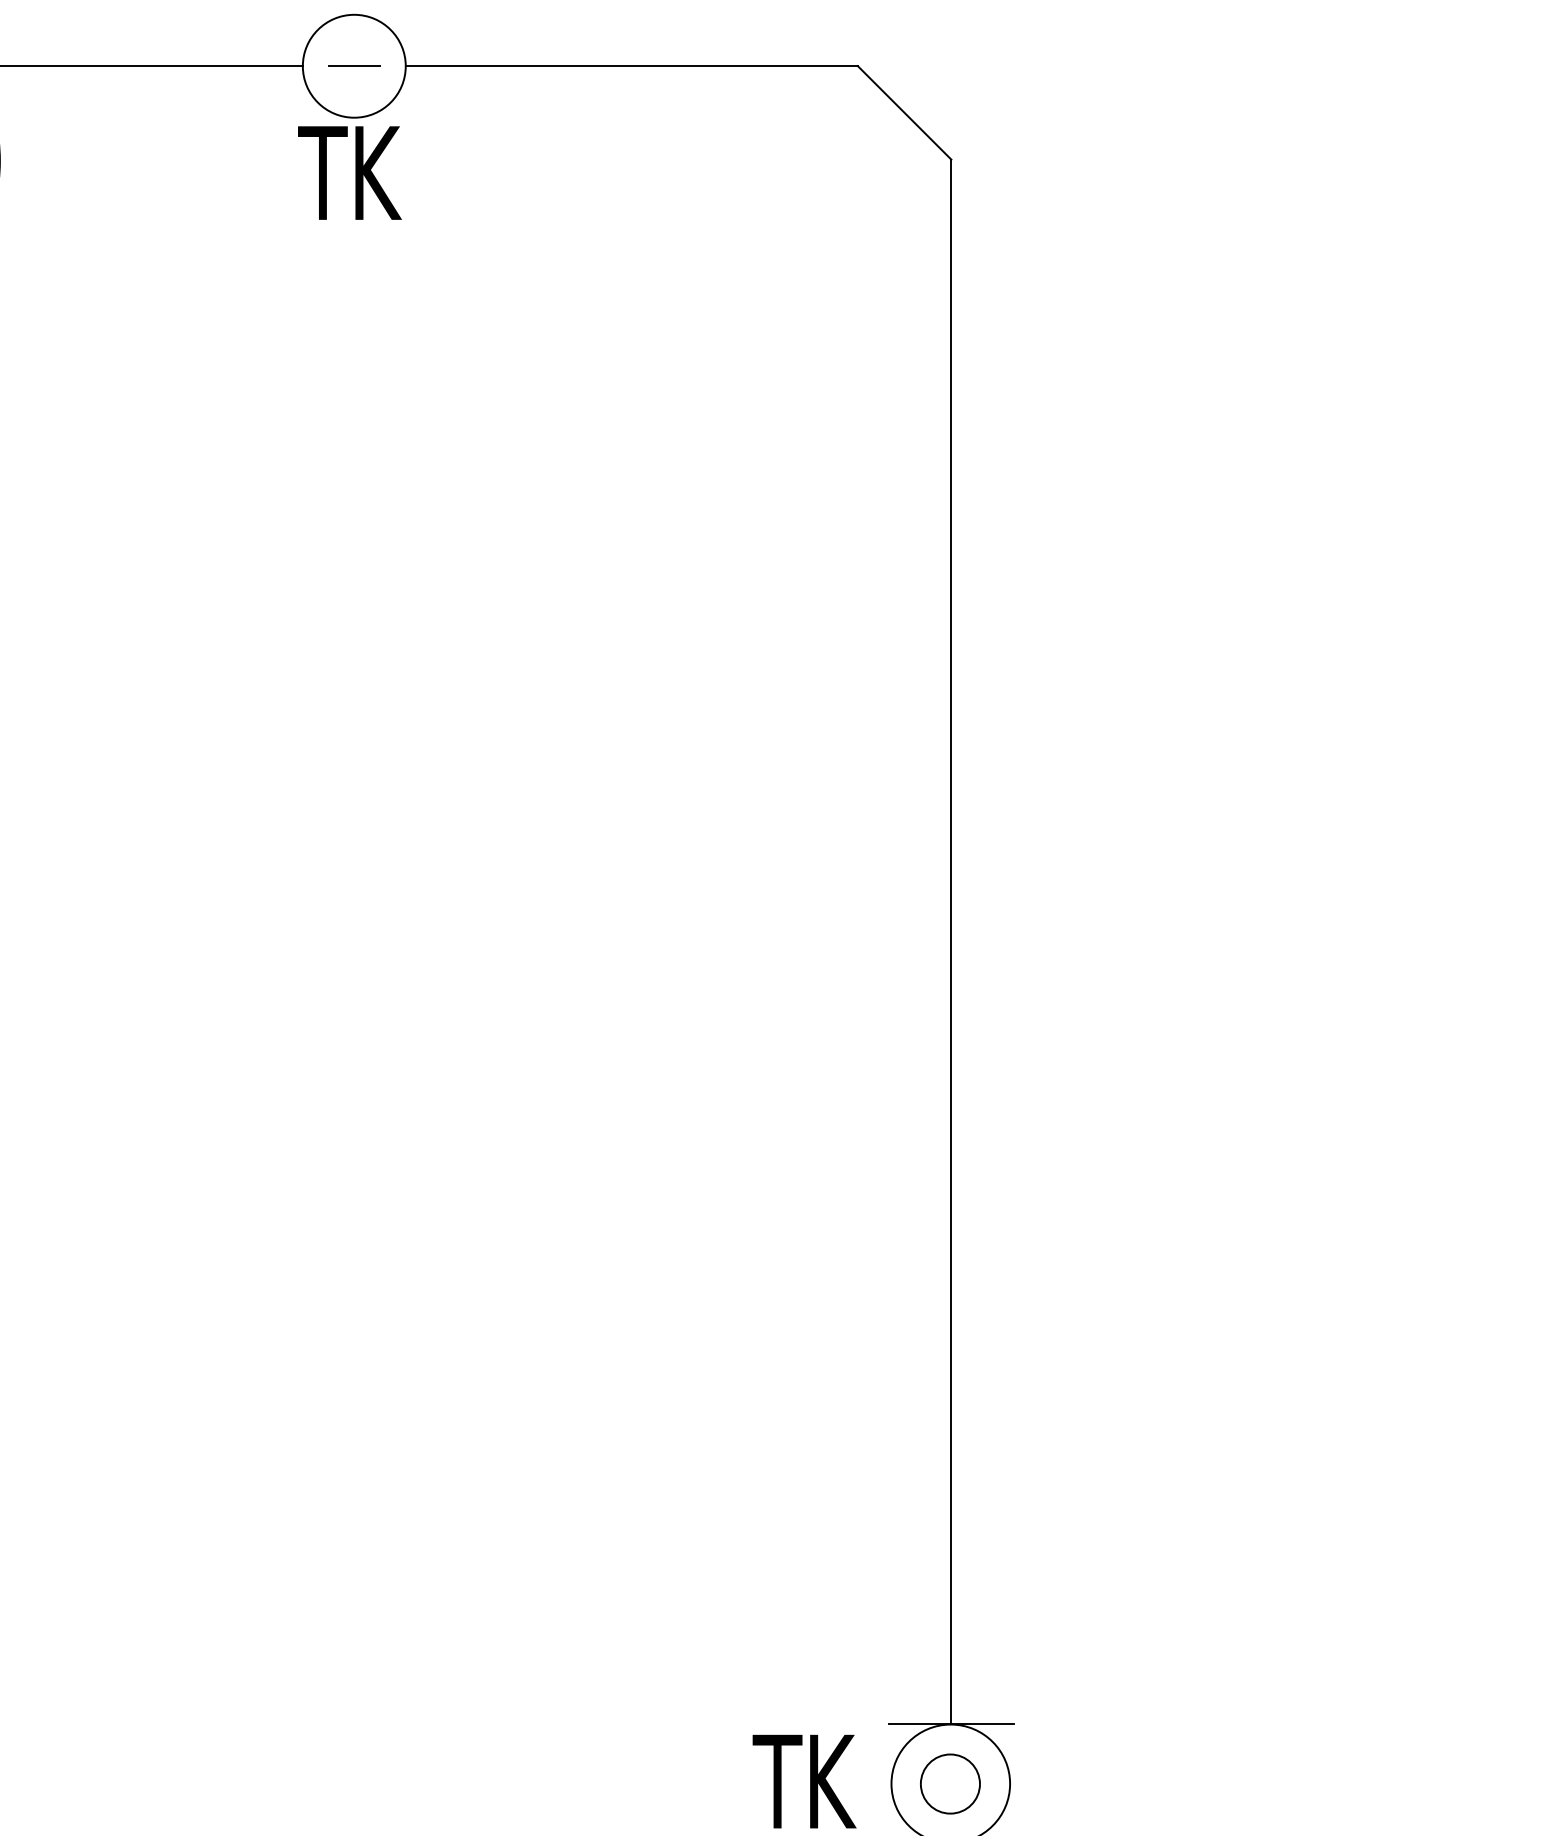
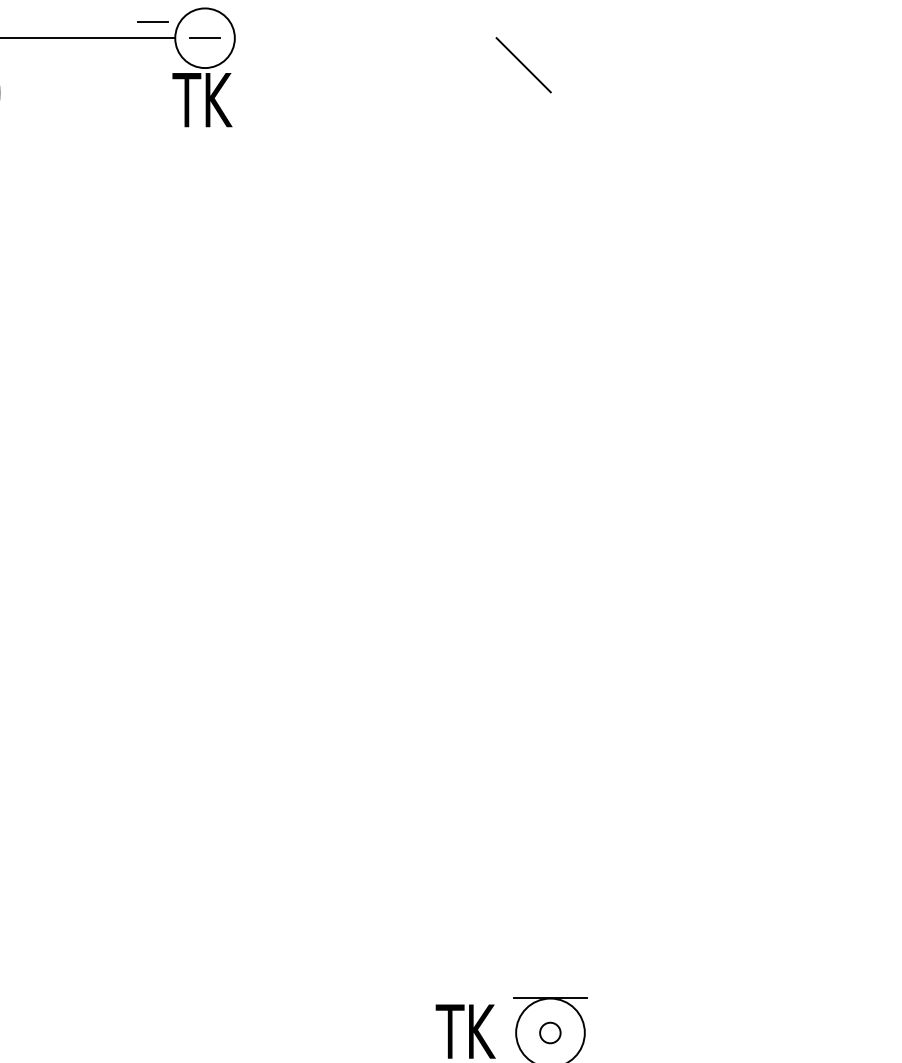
line: (263, 37) -> (152, 21), added
line: (631, 66) -> (365, 38), removed
line: (950, 942) -> (550, 545), removed
part: (950, 1783) -> (550, 1032), size x0.6

